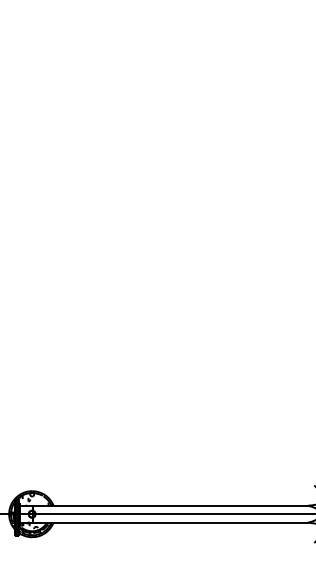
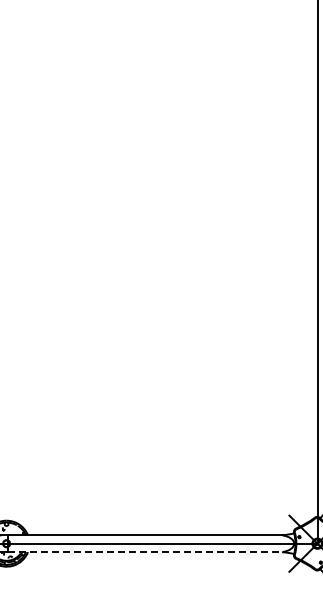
line: (171, 523) -> (145, 552), solid -> dashed

